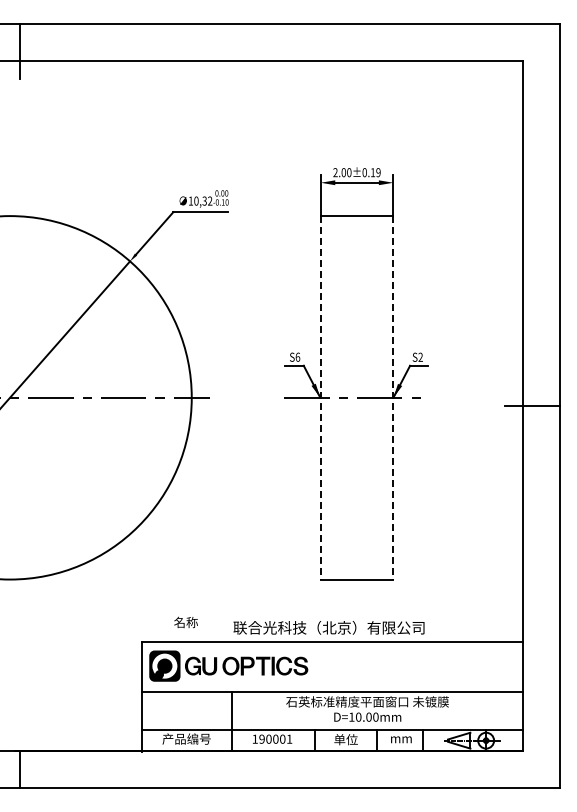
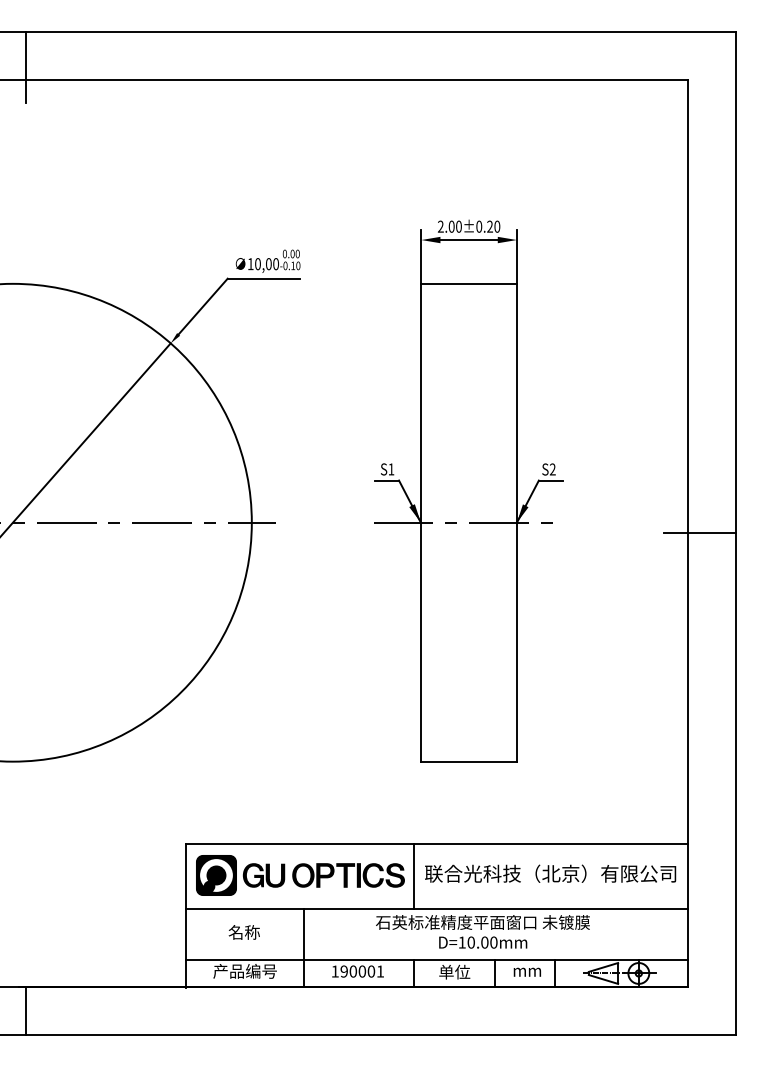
text: (375, 172) -> (493, 226), 2.00±0.19 -> 2.00±0.20
text: (207, 200) -> (272, 263), 10,32 -> 10,00
text: (297, 356) -> (390, 468), S6 -> S1
line: (320, 397) -> (421, 522), dashed -> solid
line: (393, 397) -> (517, 522), dashed -> solid
text: (185, 622) -> (243, 932), moved
text: (328, 627) -> (549, 873), moved
line: (314, 666) -> (413, 875), added

